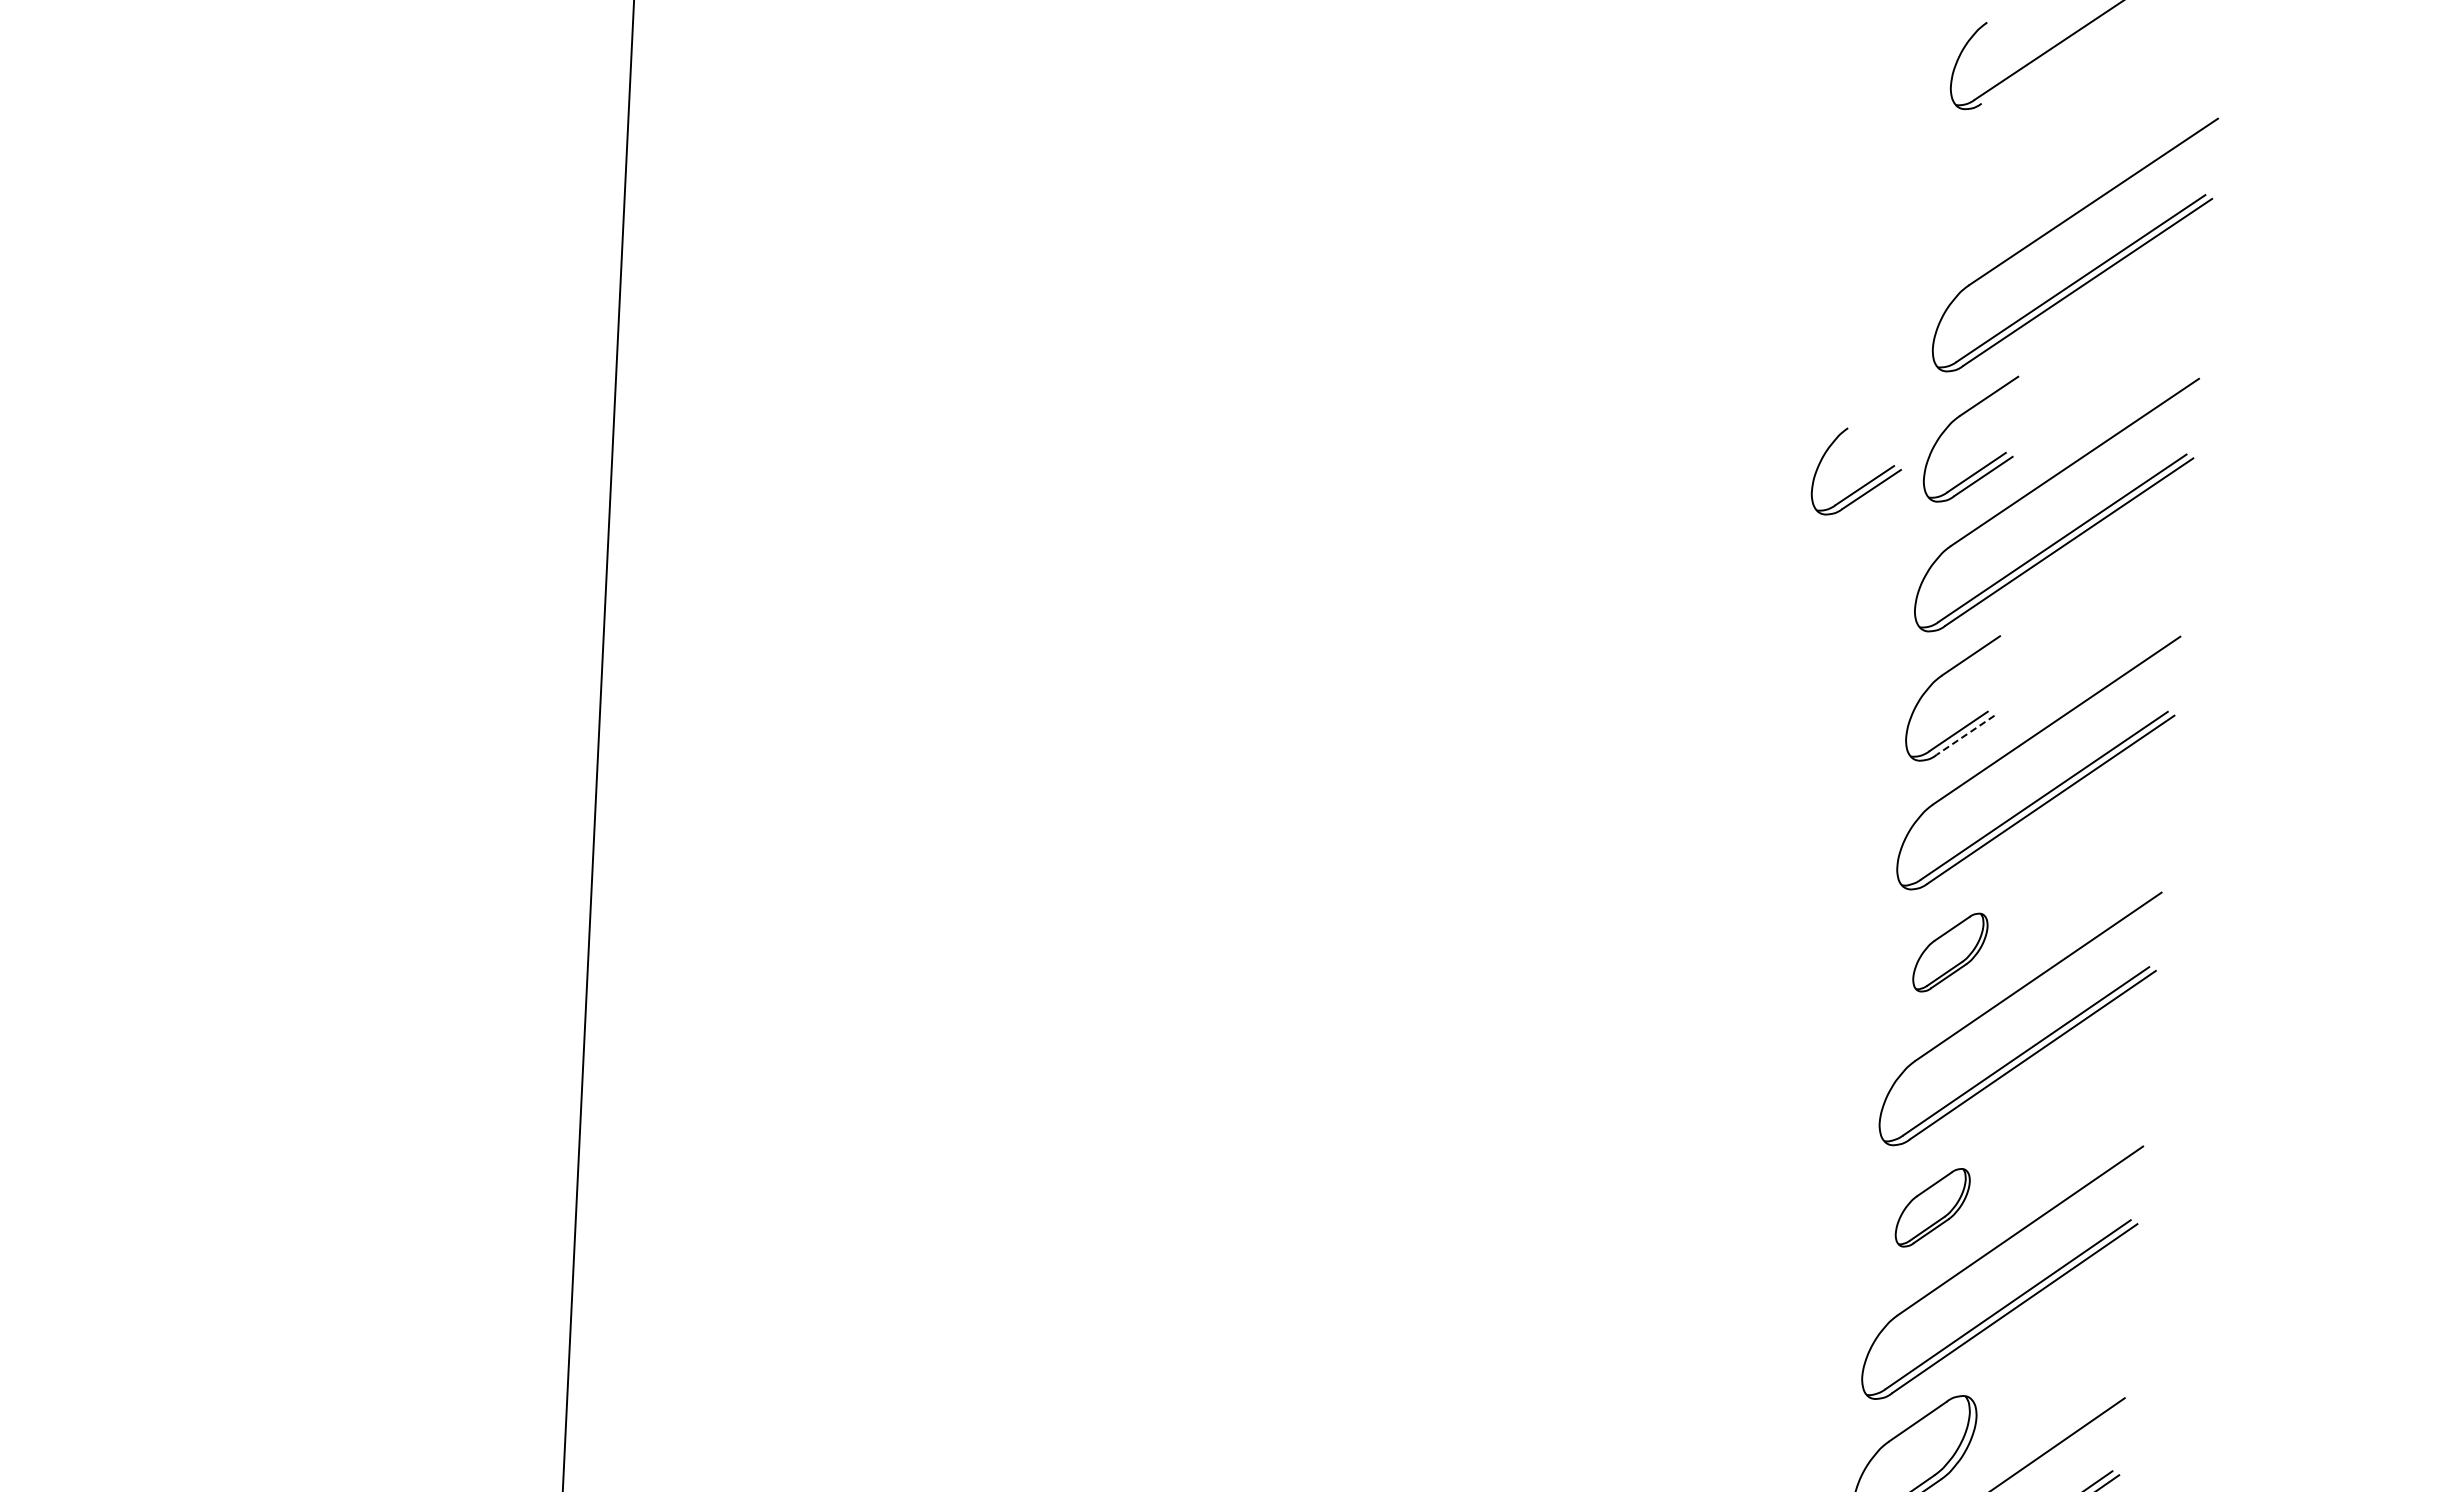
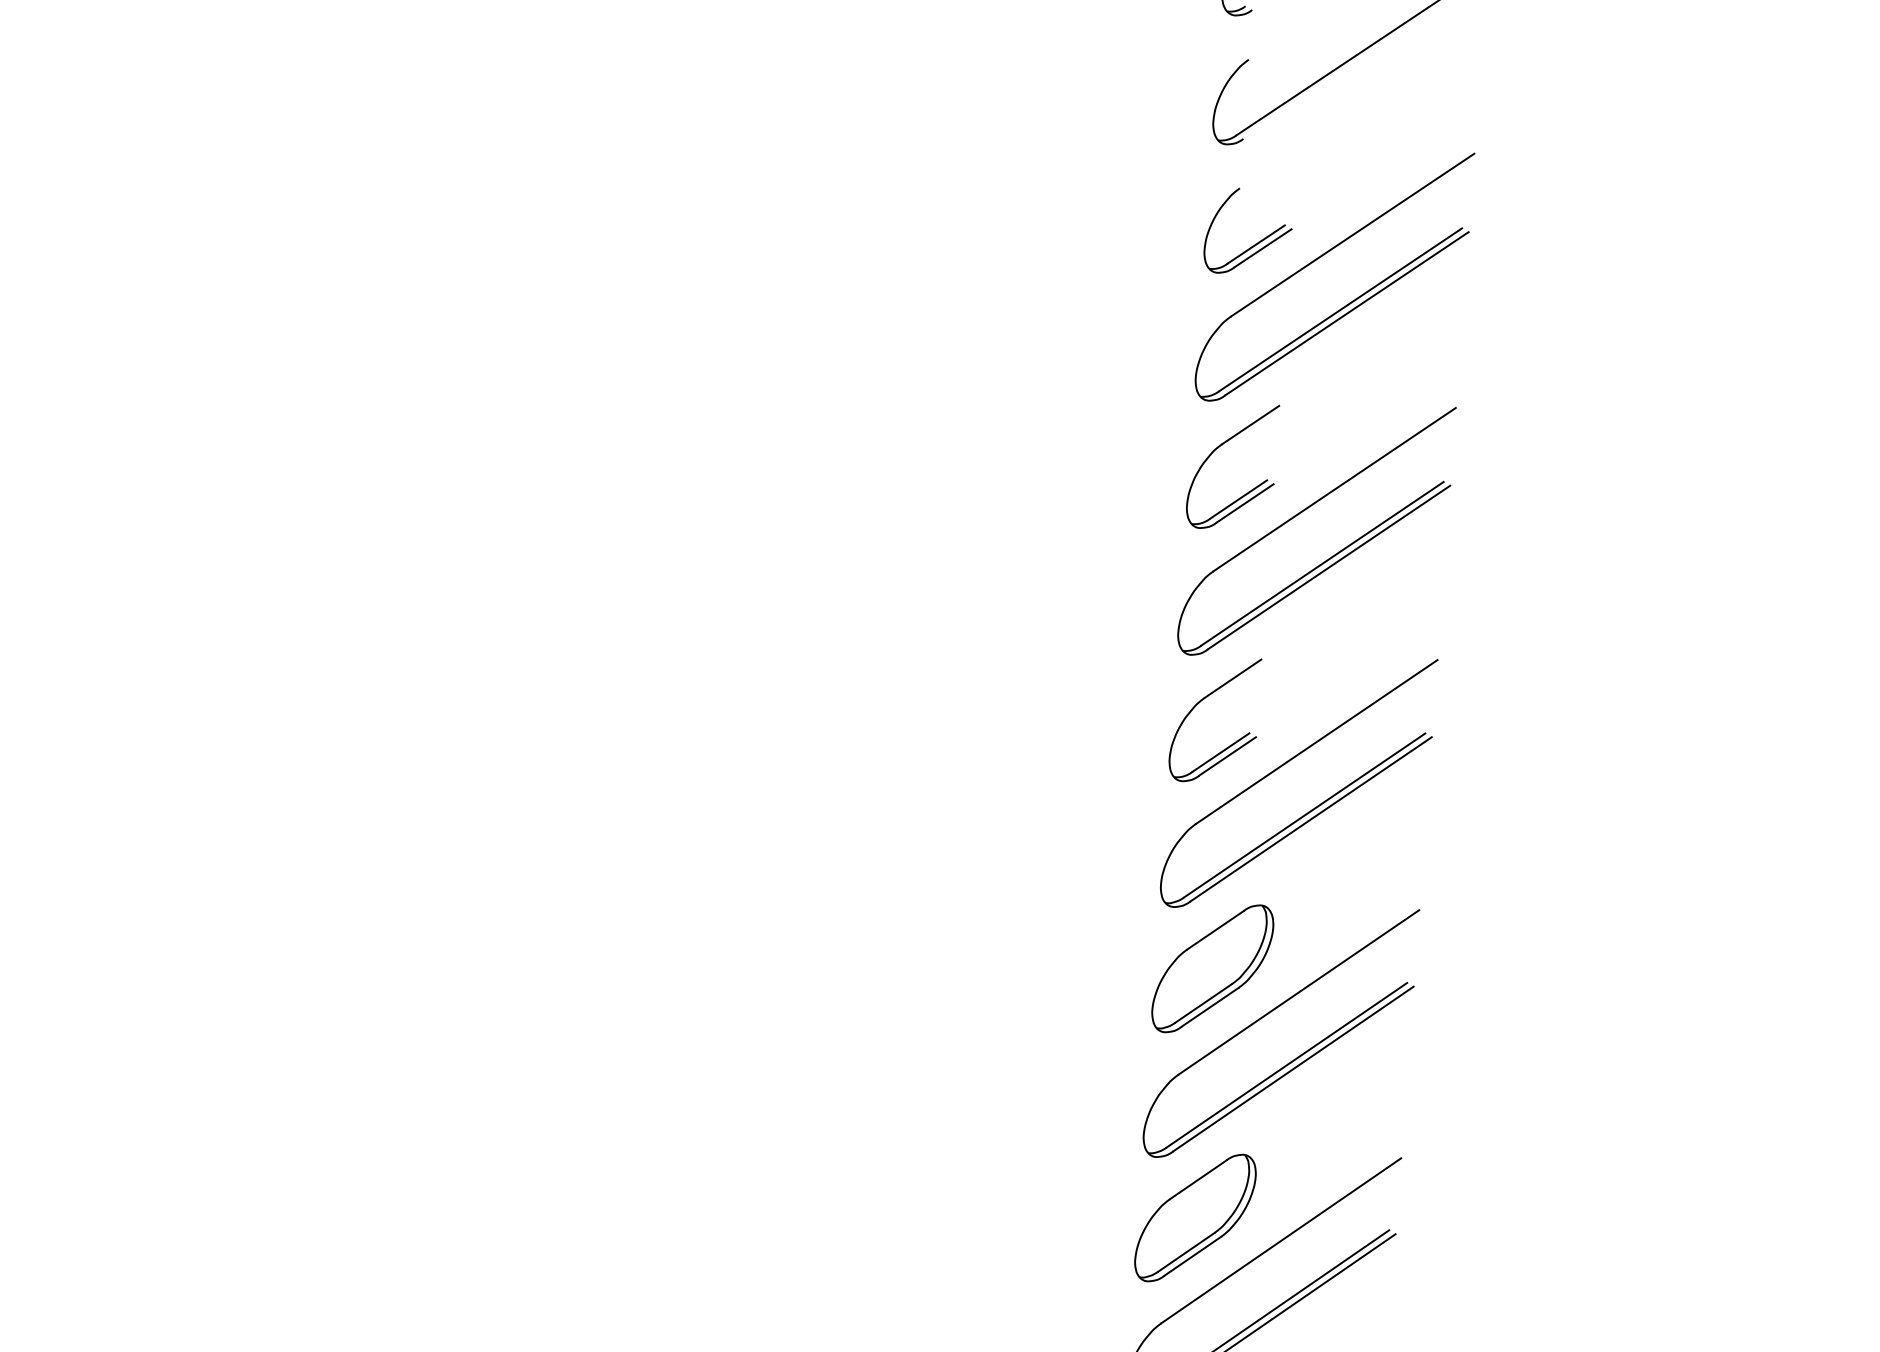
part: (1864, 484) -> (1255, 243), moved
line: (1965, 735) -> (1227, 756), dashed -> solid
part: (1950, 952) -> (1212, 968), size x1.67
part: (1932, 1207) -> (1195, 1217), size x1.67

